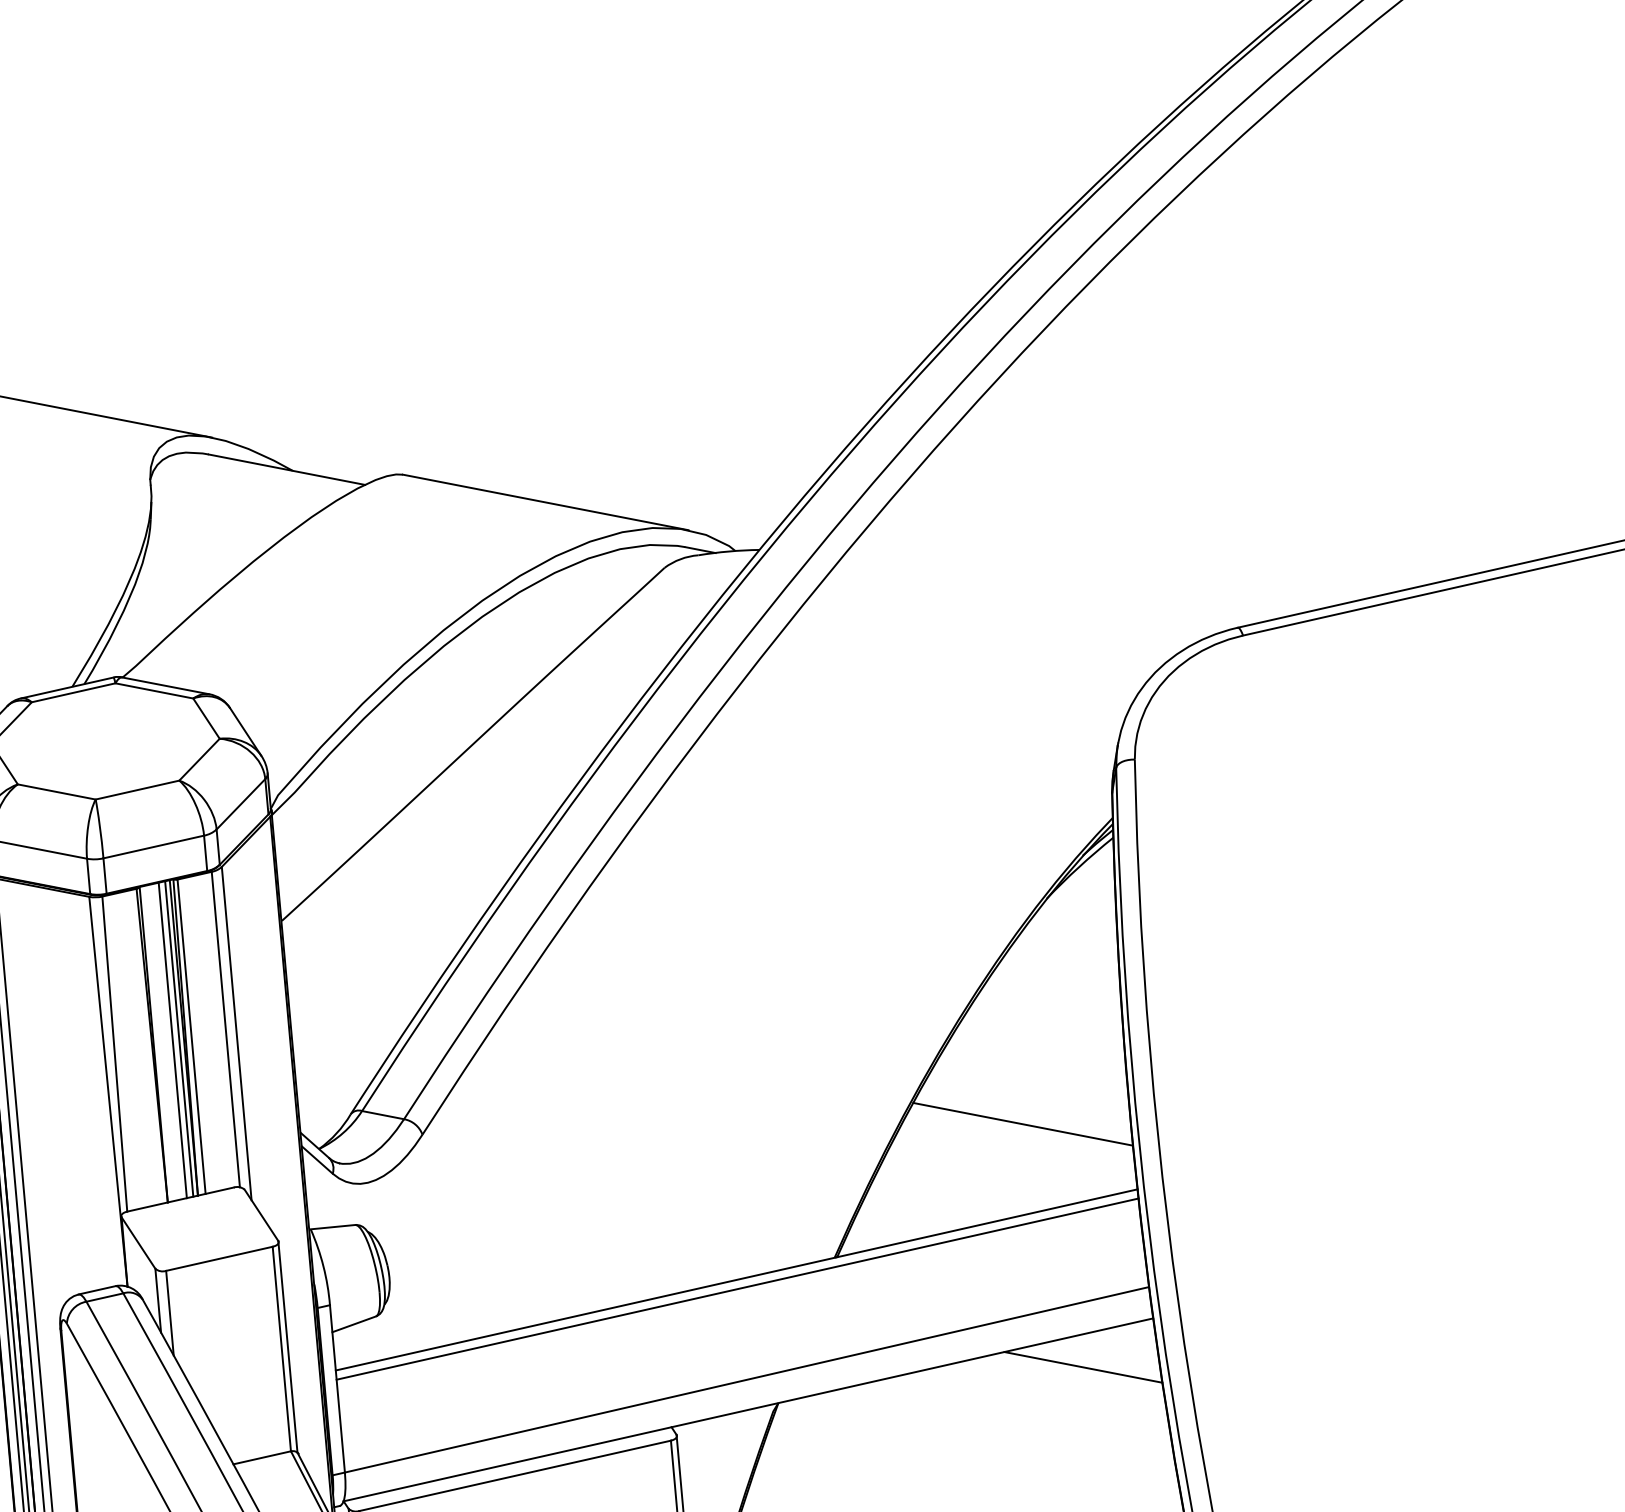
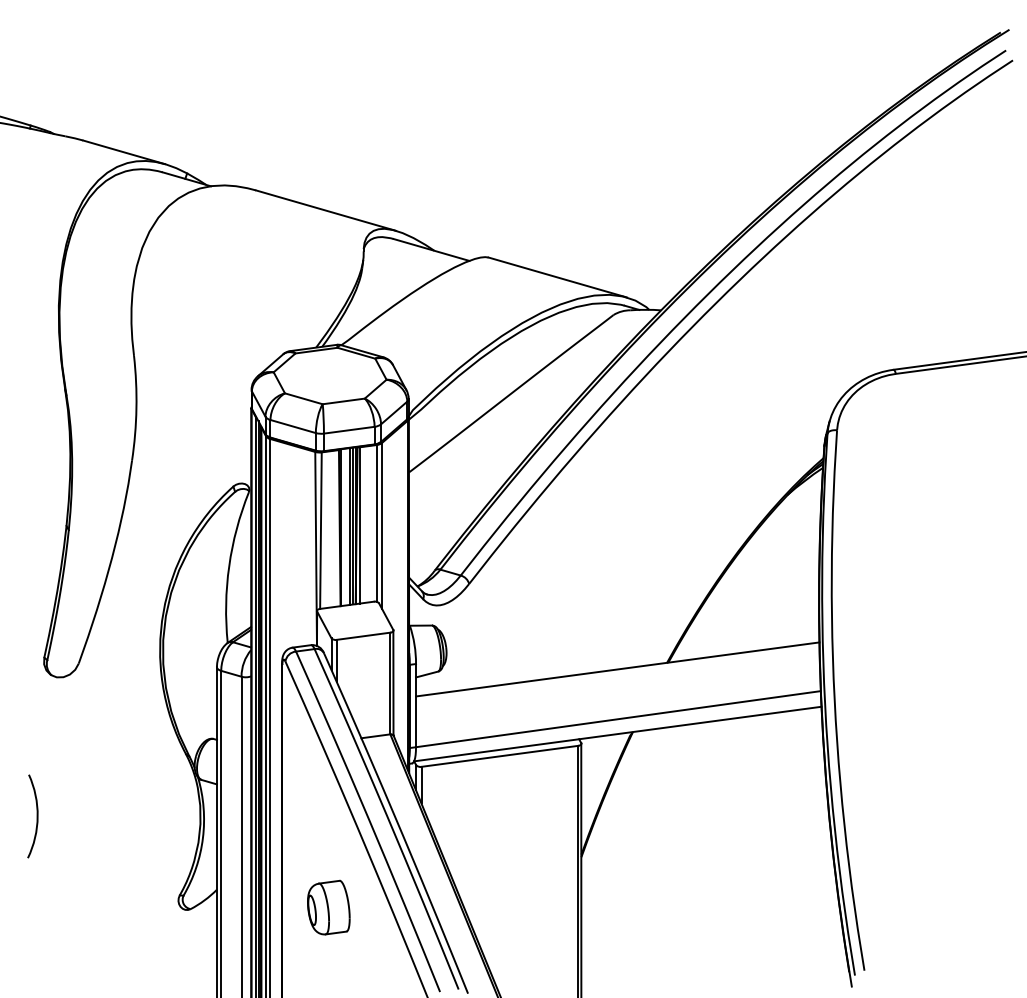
line: (1022, 1122) -> (765, 604), removed
line: (737, 1290) -> (617, 674), removed
line: (1082, 1366) -> (784, 727), removed

